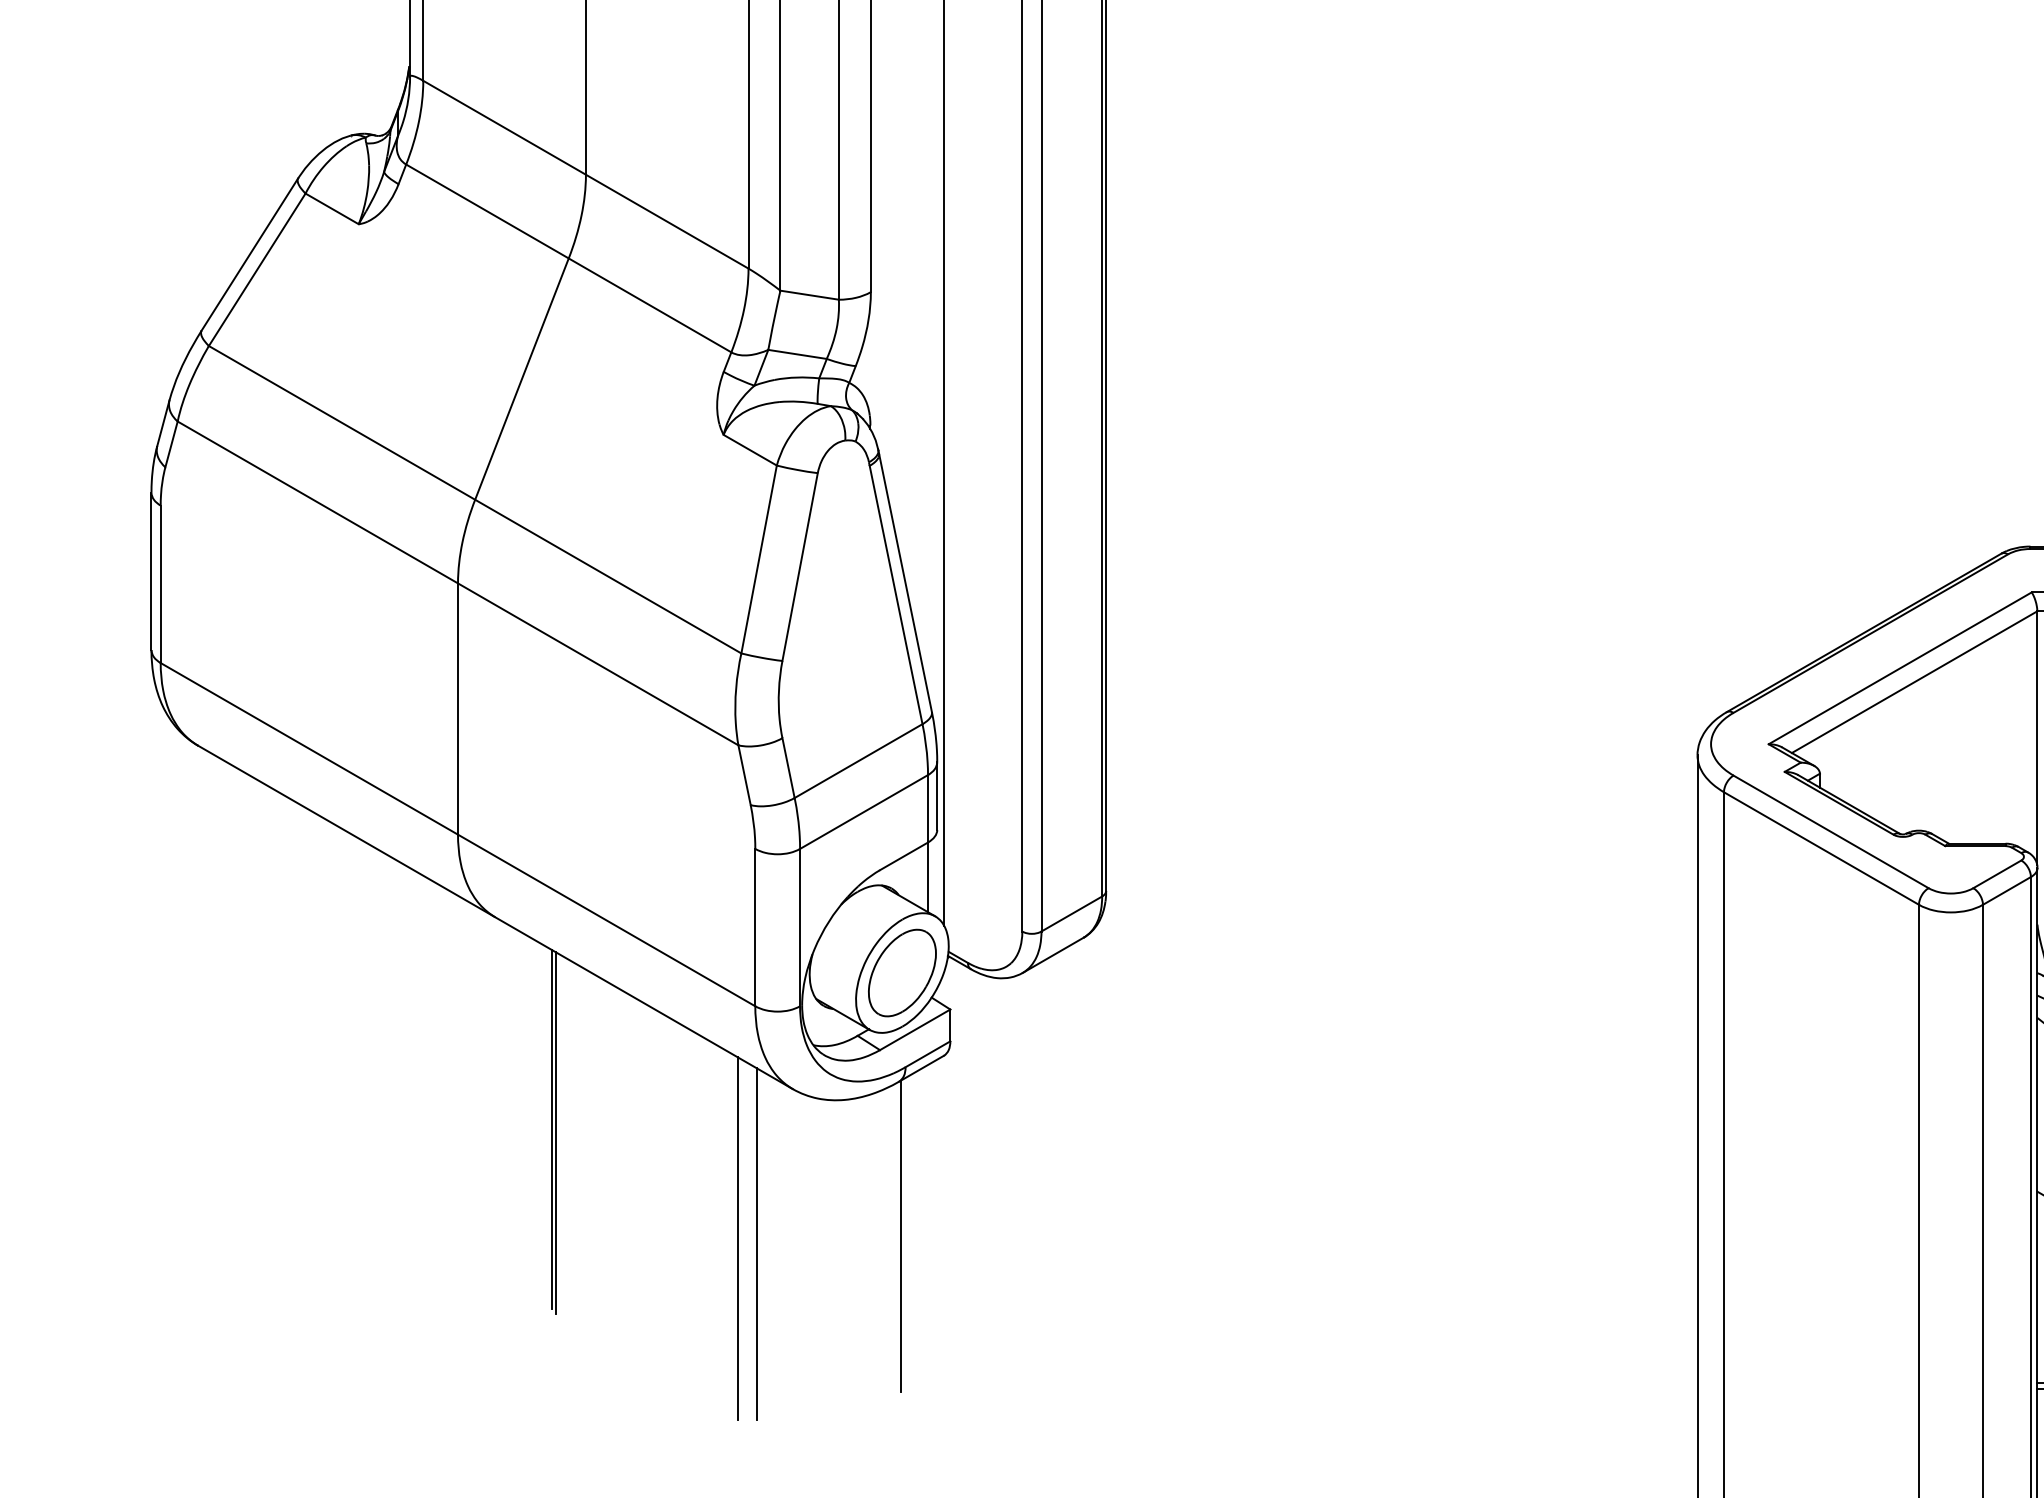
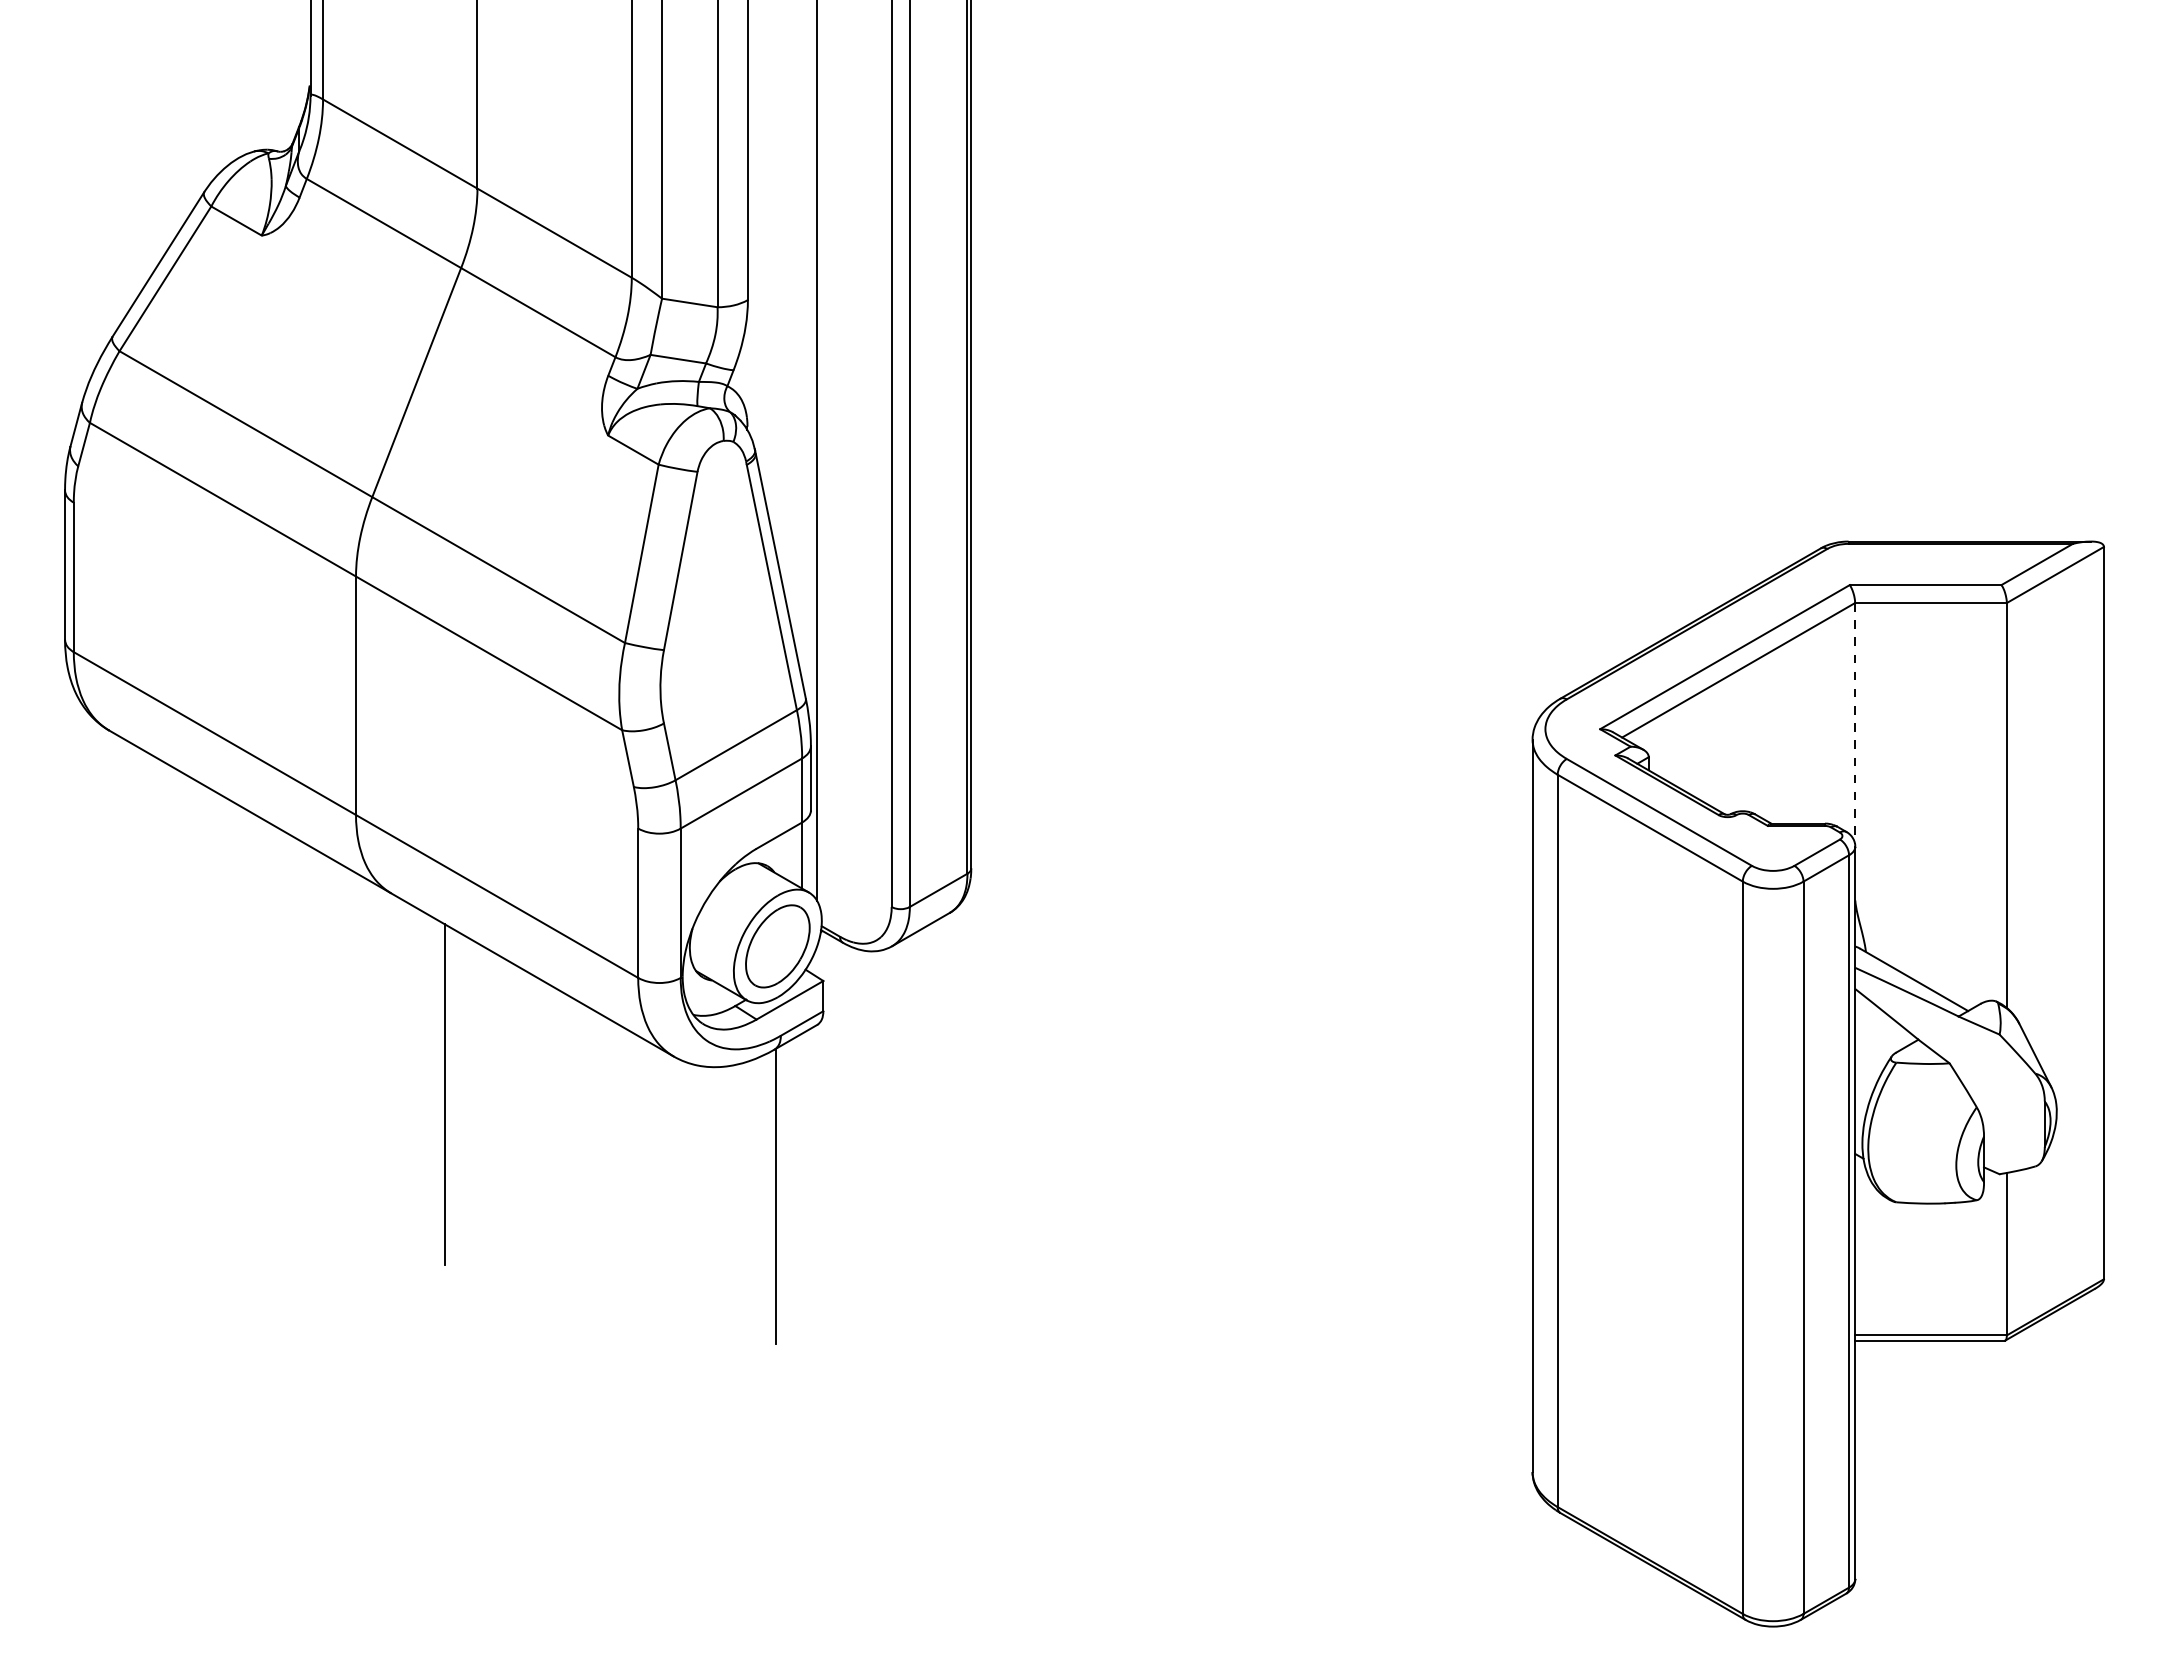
line: (2037, 738) -> (1855, 723), solid -> dashed
line: (555, 1133) -> (448, 1098), removed
line: (737, 1238) -> (621, 1198), removed
line: (756, 1243) -> (639, 1203), removed

